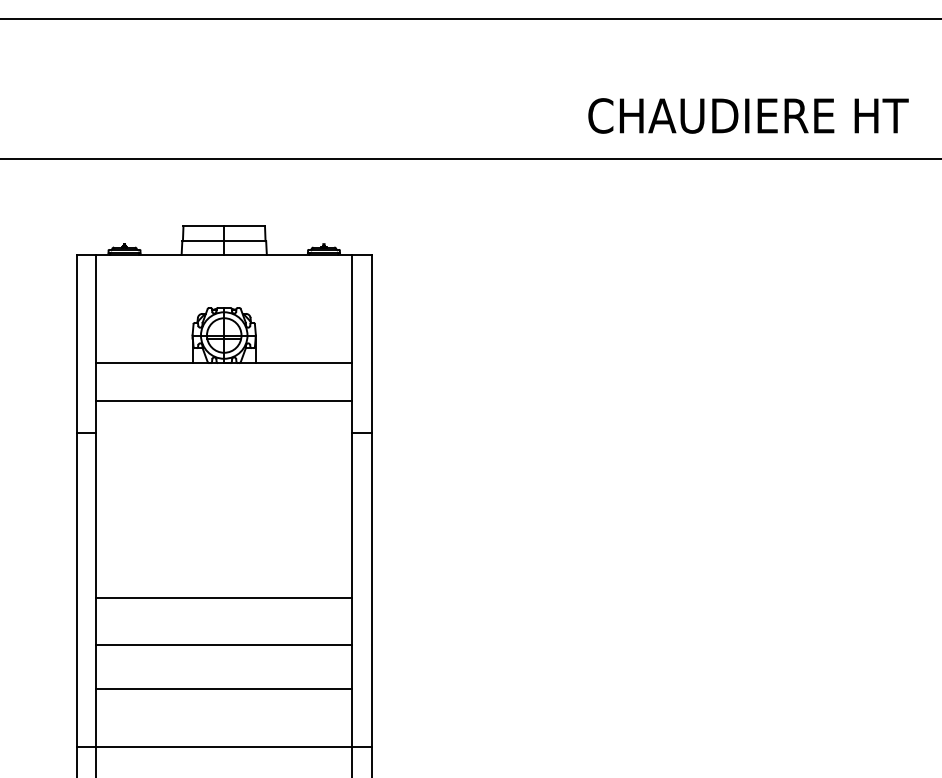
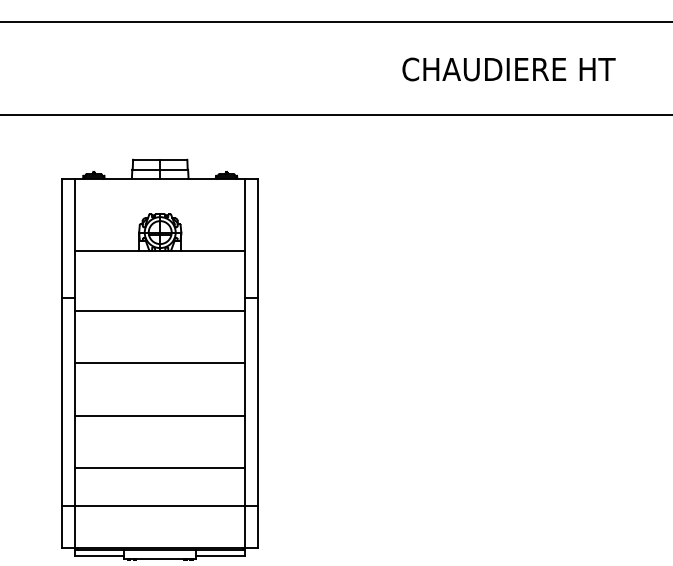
text: (747, 115) -> (508, 69), moved
line: (224, 401) -> (160, 311), moved
line: (224, 598) -> (160, 363), moved
line: (224, 644) -> (160, 415), moved

